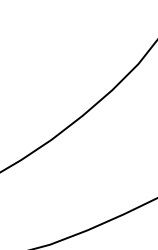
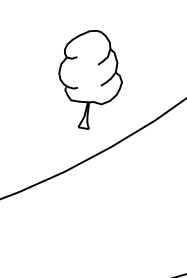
part: (58, 68) -> (89, 79), added

